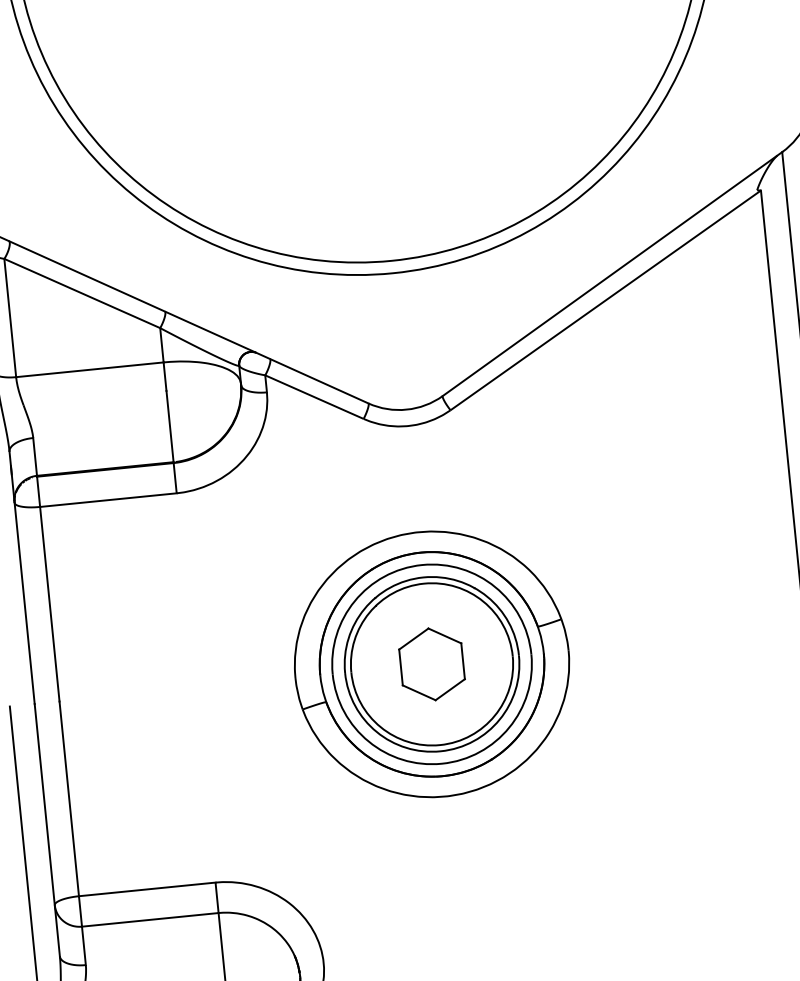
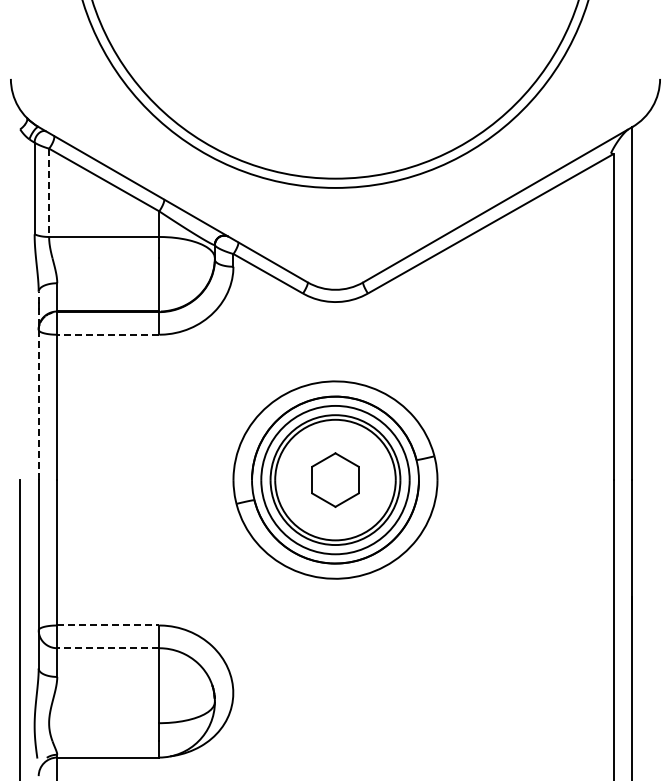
line: (10, 318) -> (49, 193), solid -> dashed
line: (107, 499) -> (107, 334), solid -> dashed
line: (21, 577) -> (38, 385), solid -> dashed
line: (147, 889) -> (108, 625), solid -> dashed
line: (149, 920) -> (107, 648), solid -> dashed

